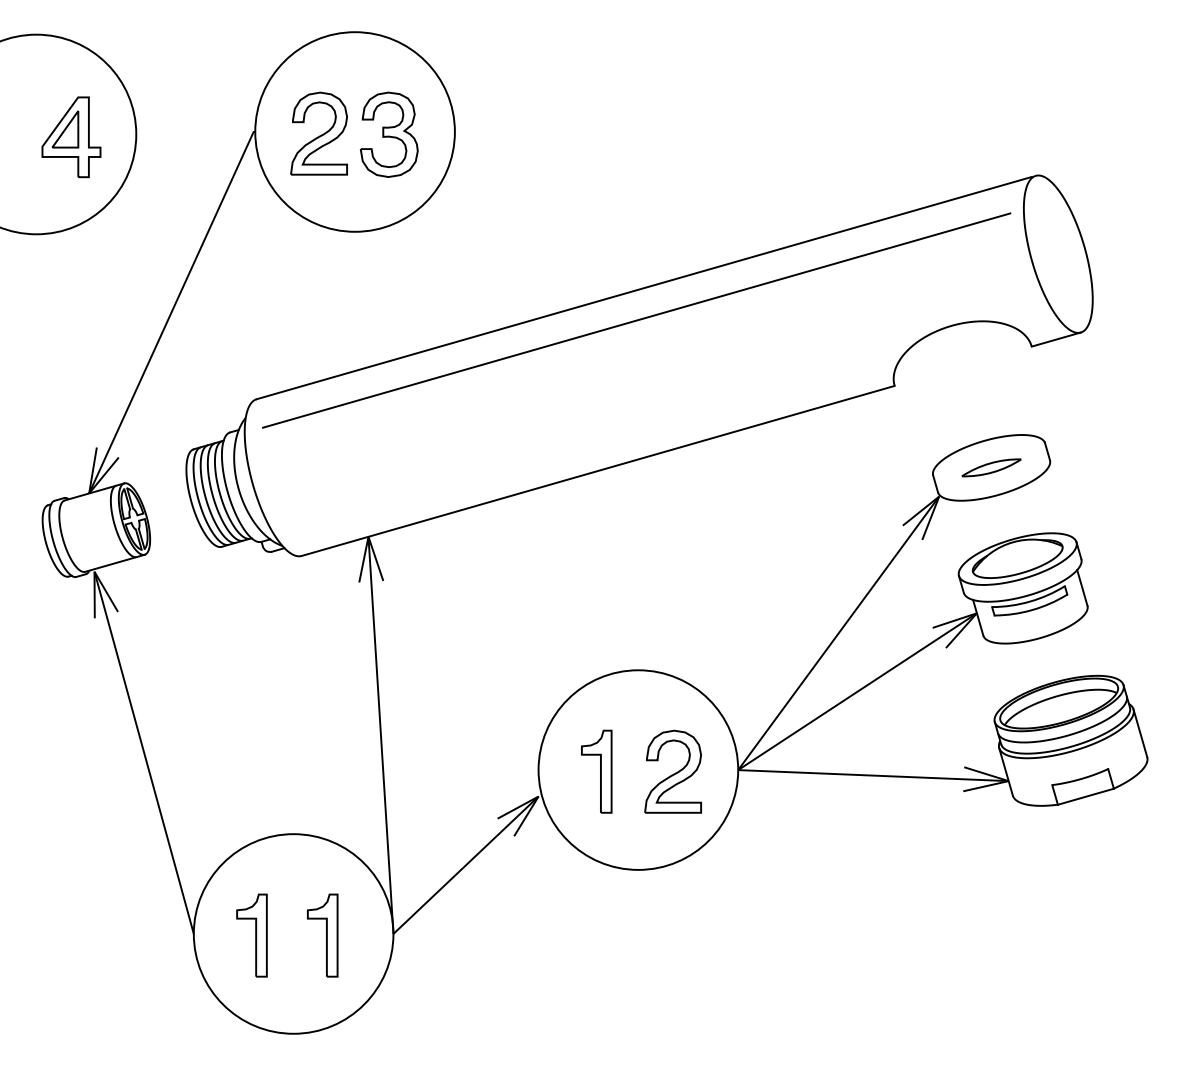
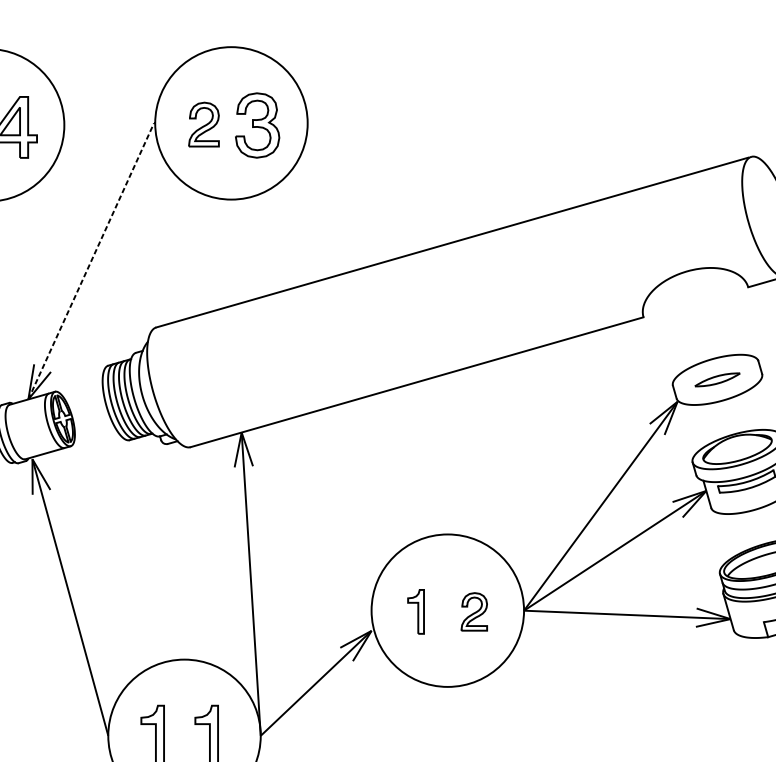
part: (318, 133) -> (203, 124), size x0.7
line: (172, 310) -> (92, 259), solid -> dashed
line: (636, 320) -> (446, 267), removed
part: (596, 771) -> (415, 611), size x0.7
part: (672, 771) -> (473, 611), size x0.6

